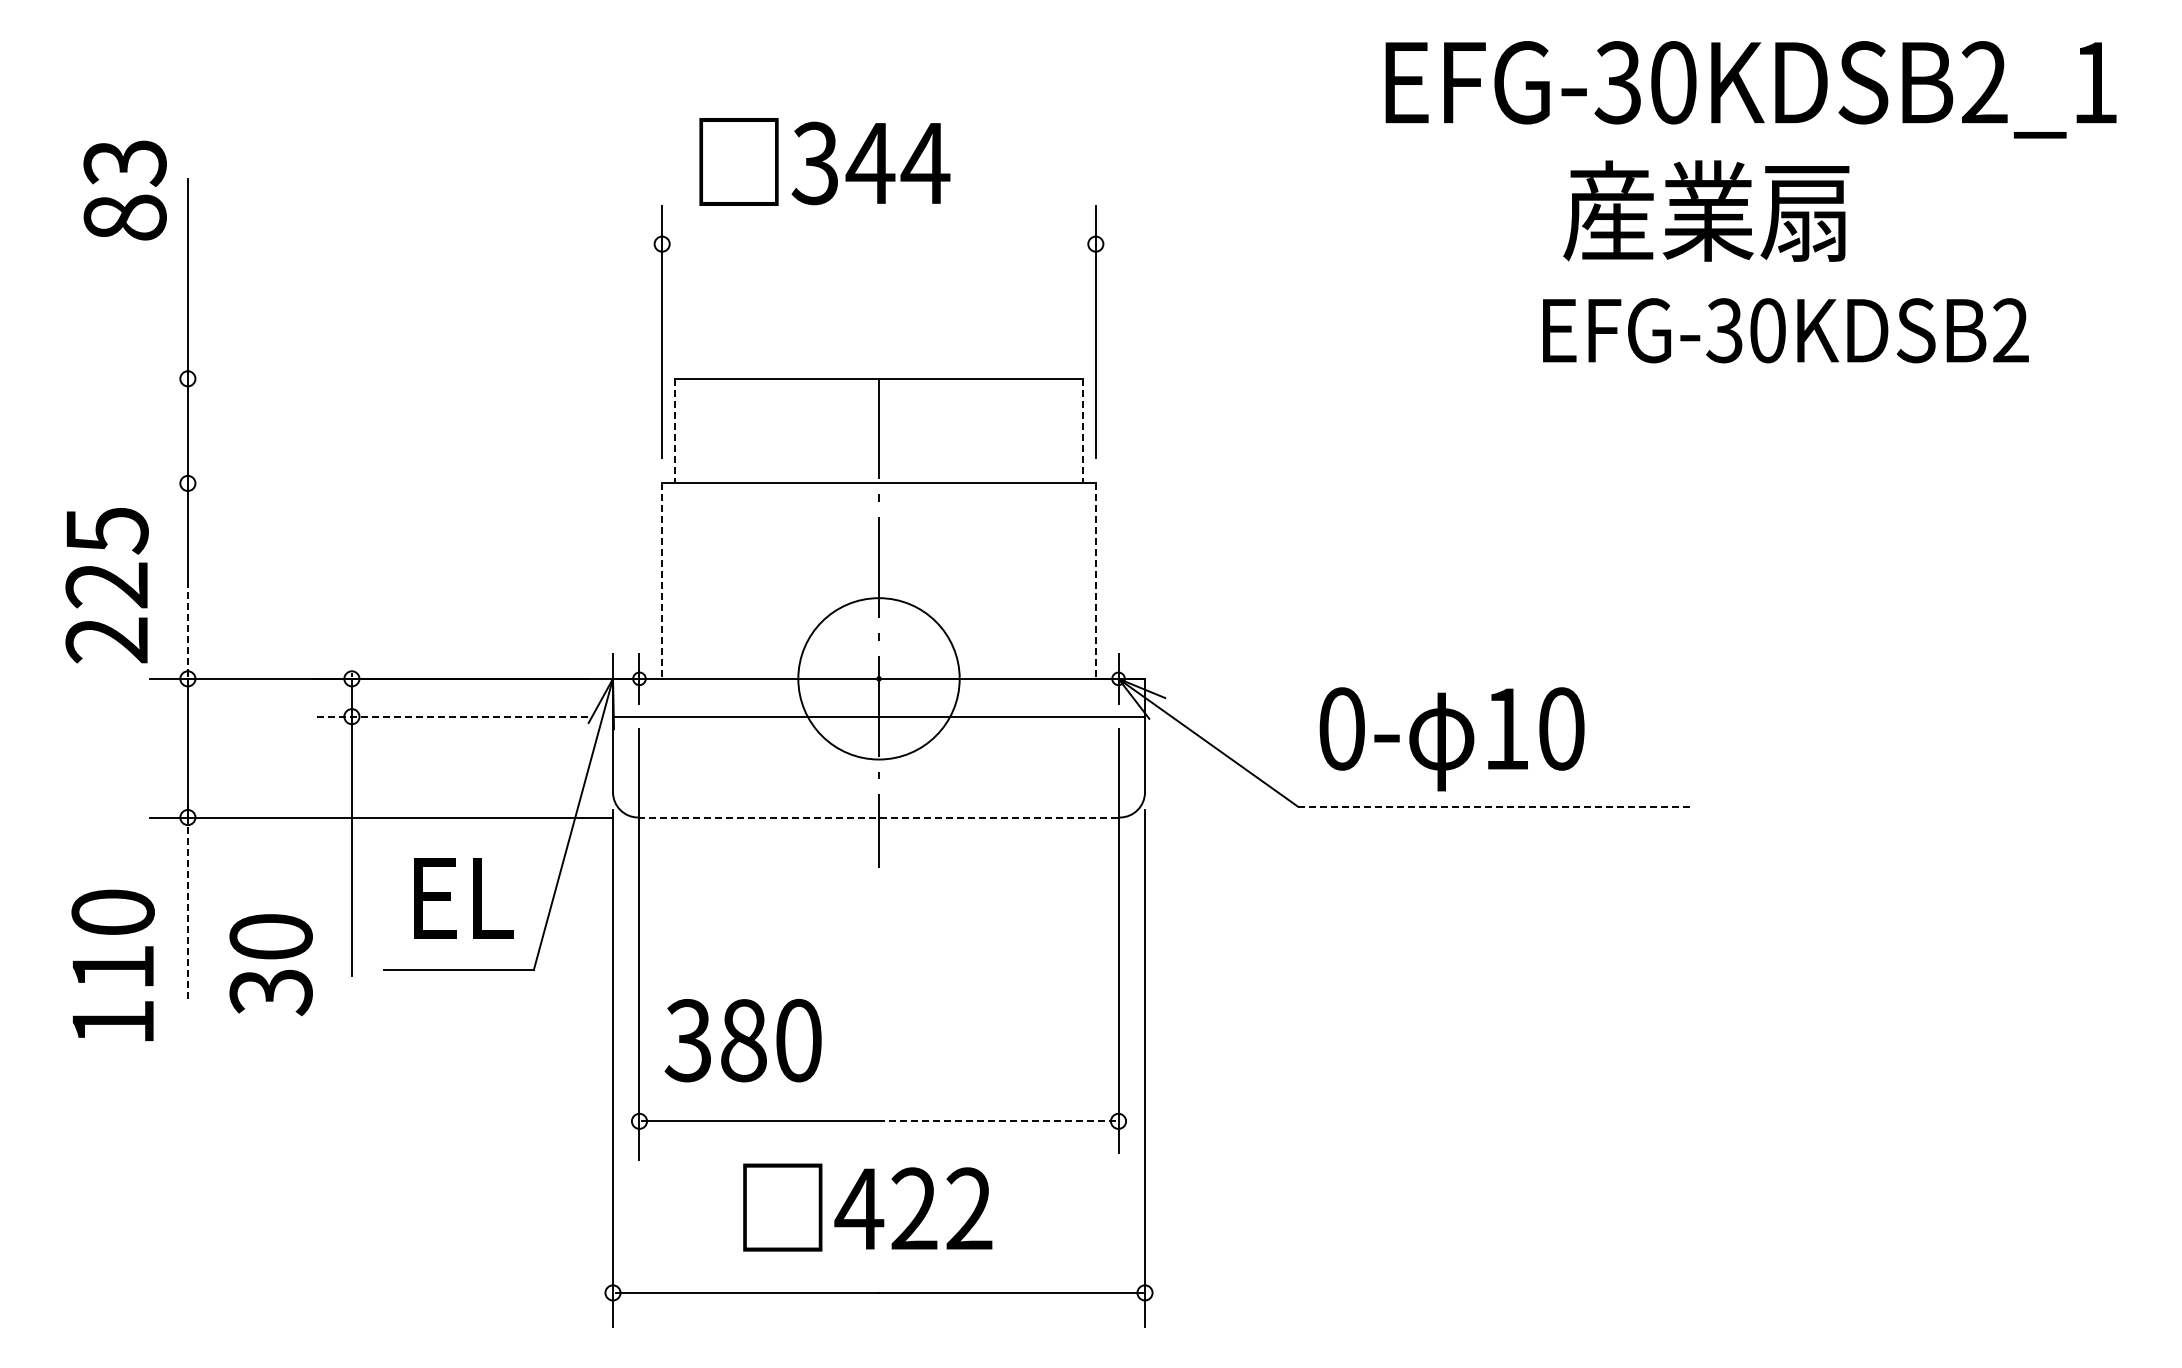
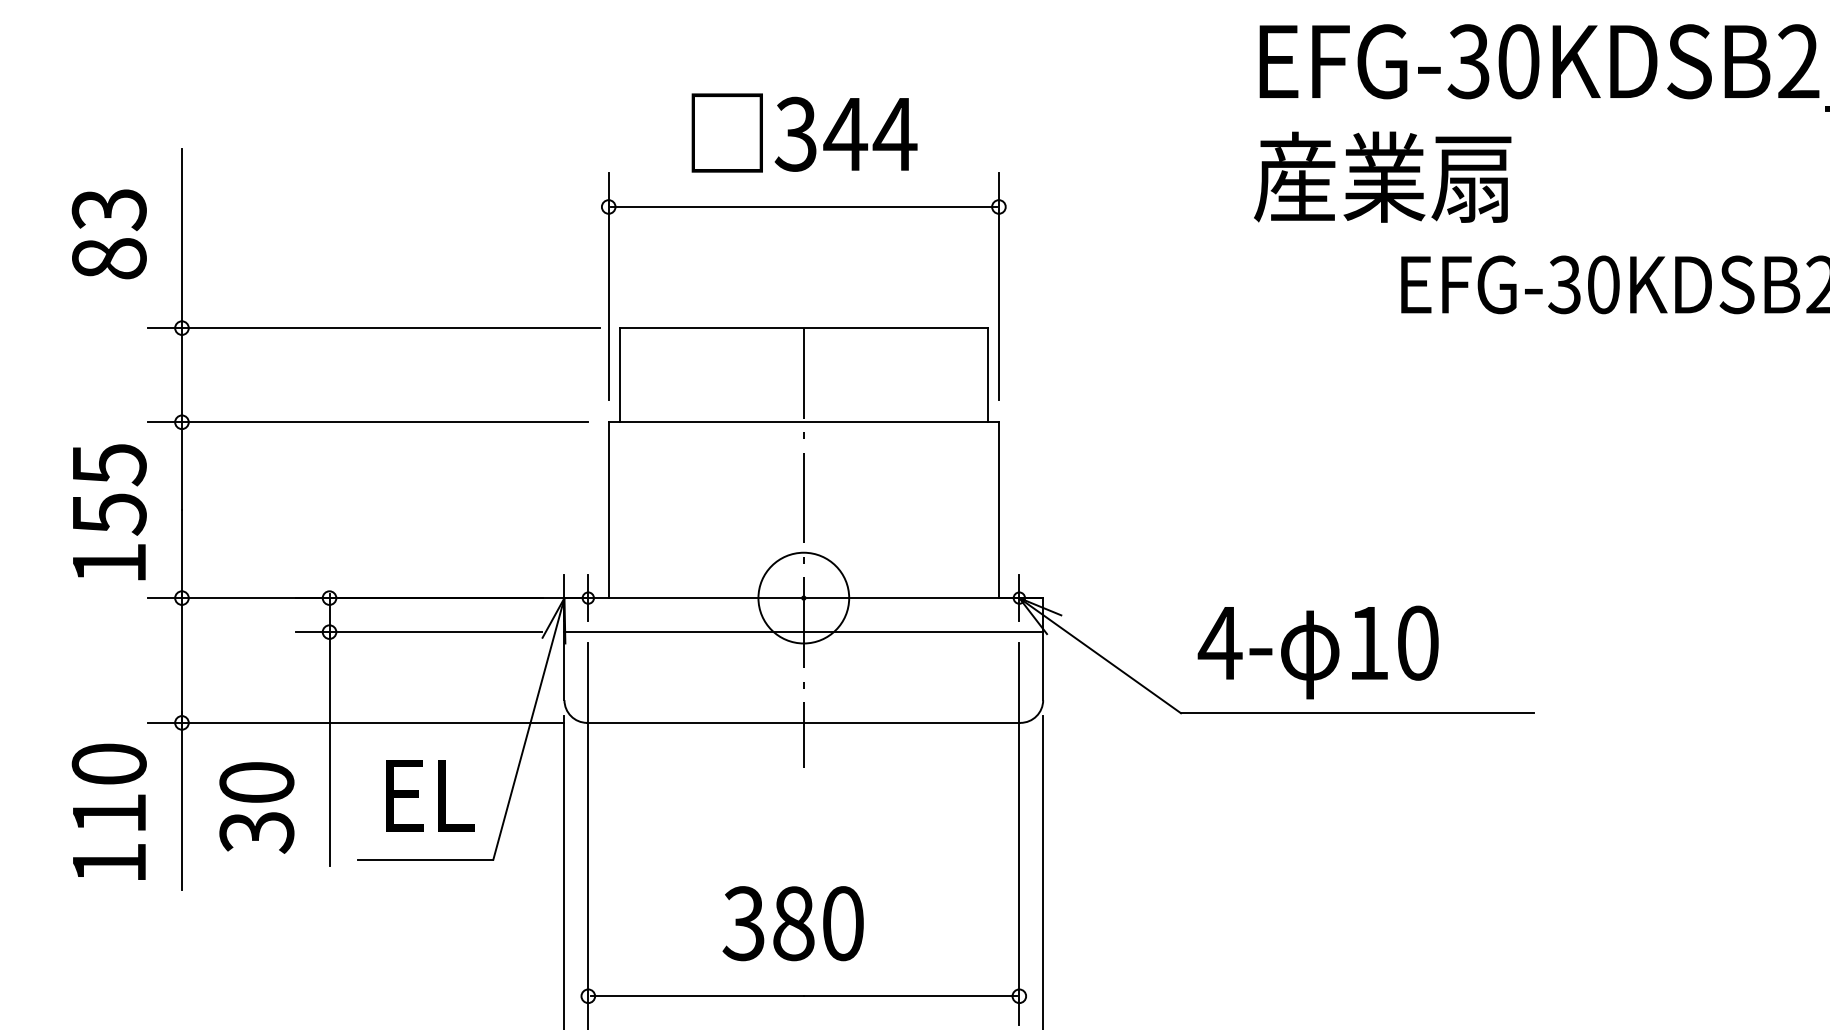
text: (824, 161) -> (804, 132), moved
text: (124, 190) -> (108, 234), moved
text: (1706, 210) -> (1382, 176), moved
line: (878, 244) -> (803, 207), added
line: (401, 378) -> (374, 327), added
line: (674, 431) -> (619, 375), dashed -> solid
line: (1083, 431) -> (987, 375), dashed -> solid
line: (394, 483) -> (367, 422), added
line: (662, 581) -> (609, 510), dashed -> solid
line: (1095, 581) -> (998, 510), dashed -> solid
text: (106, 612) -> (108, 538), 225 -> 155
line: (187, 628) -> (181, 552), dashed -> solid
circle: (878, 678) -> (803, 597), size x0.62
line: (450, 716) -> (418, 631), dashed -> solid
text: (1341, 728) -> (1219, 642), 0- -> 4-
line: (1494, 806) -> (1357, 712), dashed -> solid
line: (879, 817) -> (804, 722), dashed -> solid
line: (187, 904) -> (181, 801), dashed -> solid
text: (112, 964) -> (108, 811), moved
text: (270, 965) -> (256, 808), moved
text: (742, 1040) -> (792, 923), moved
line: (997, 1121) -> (910, 996), dashed -> solid

